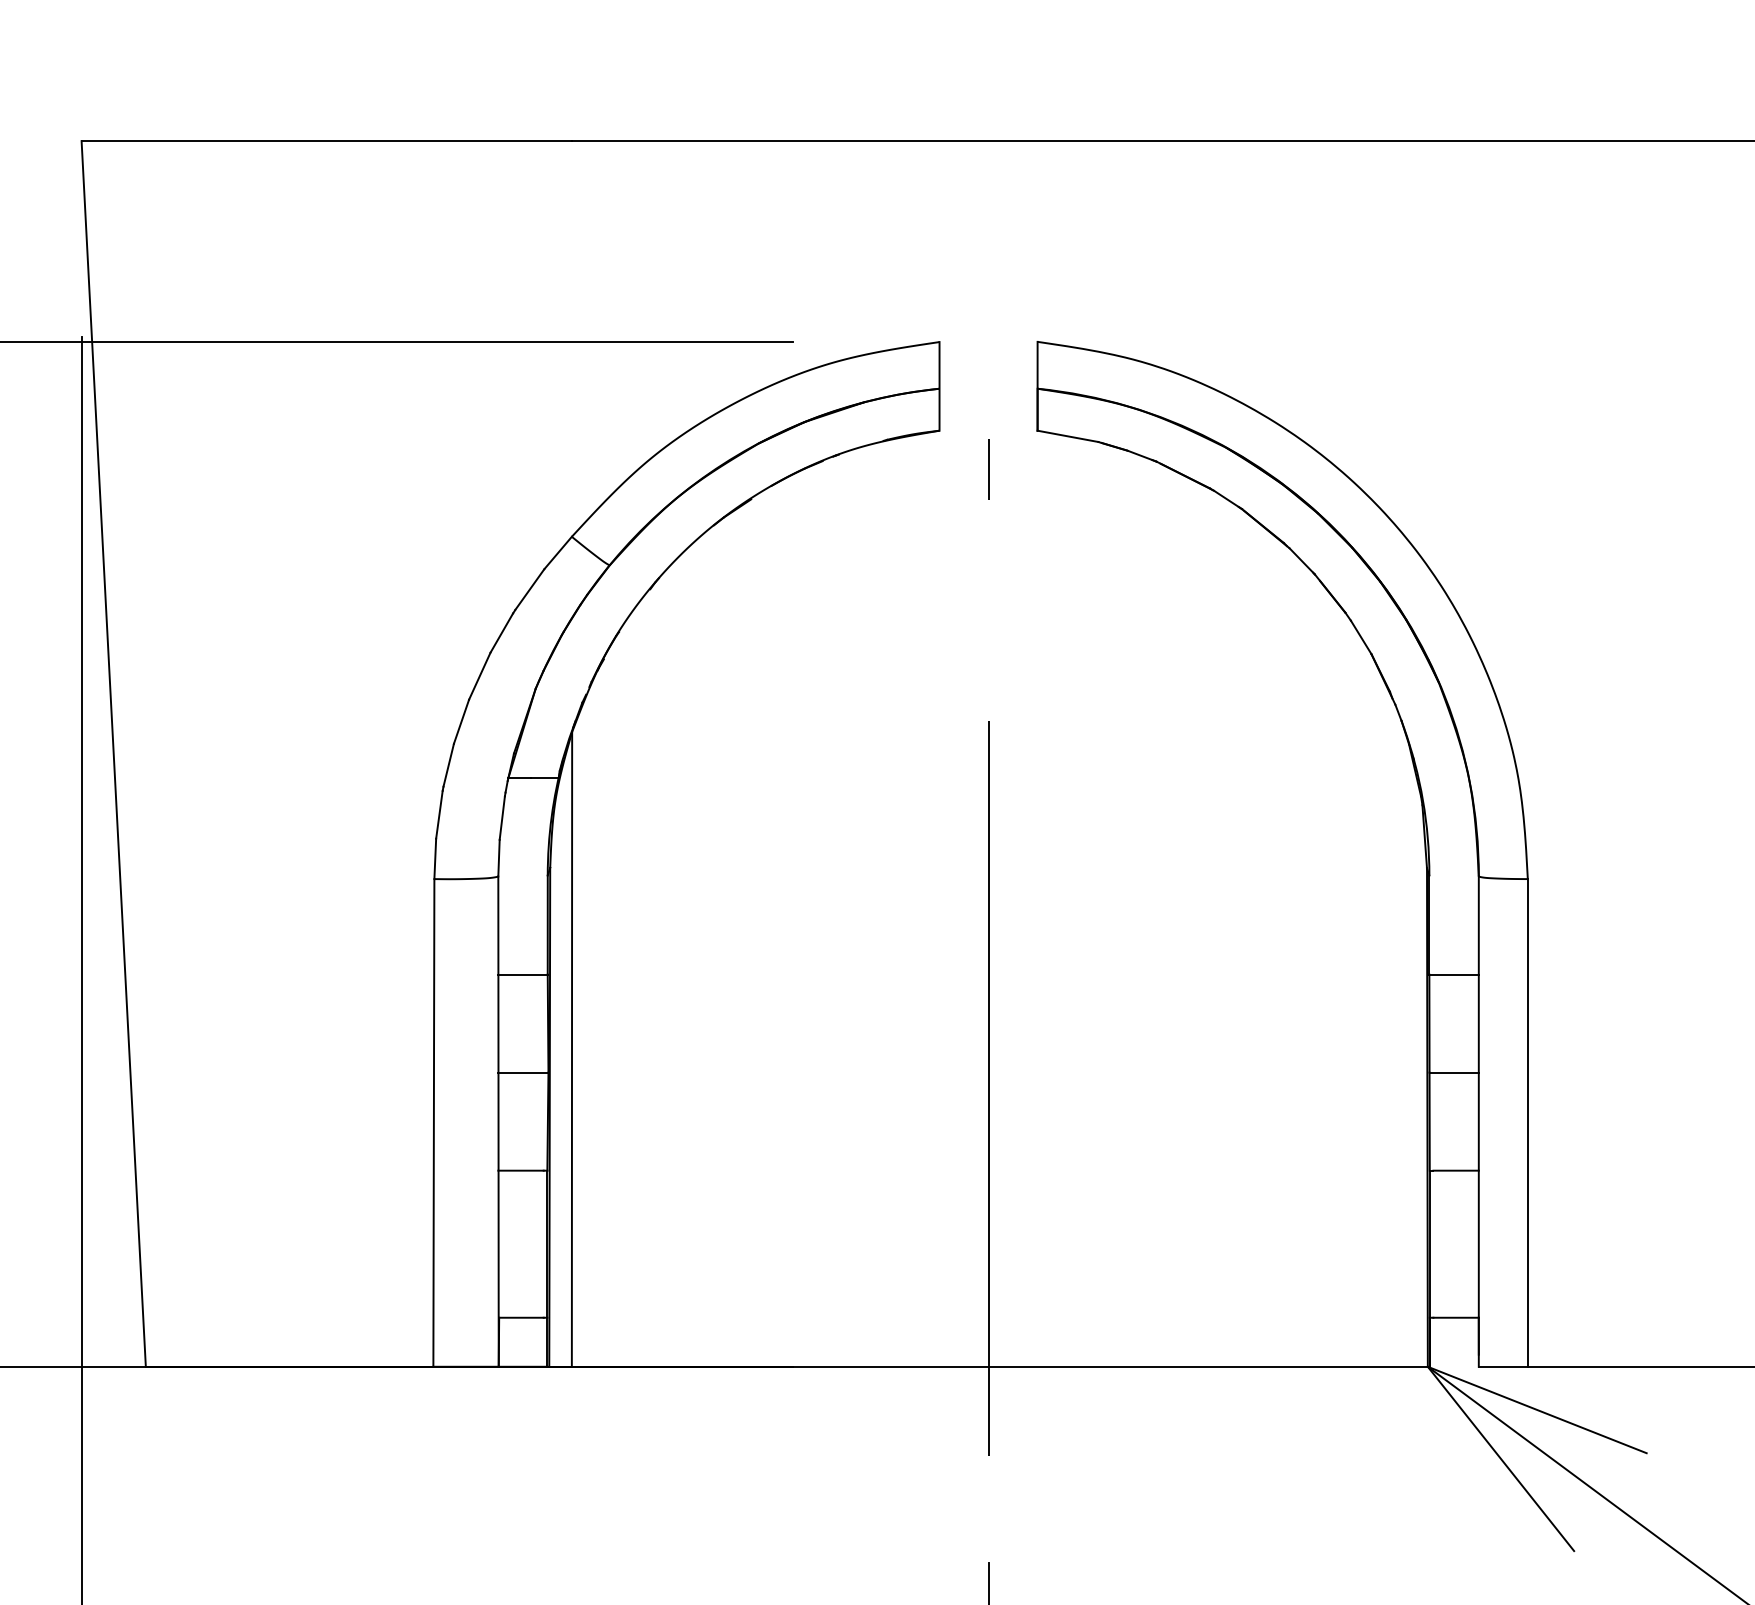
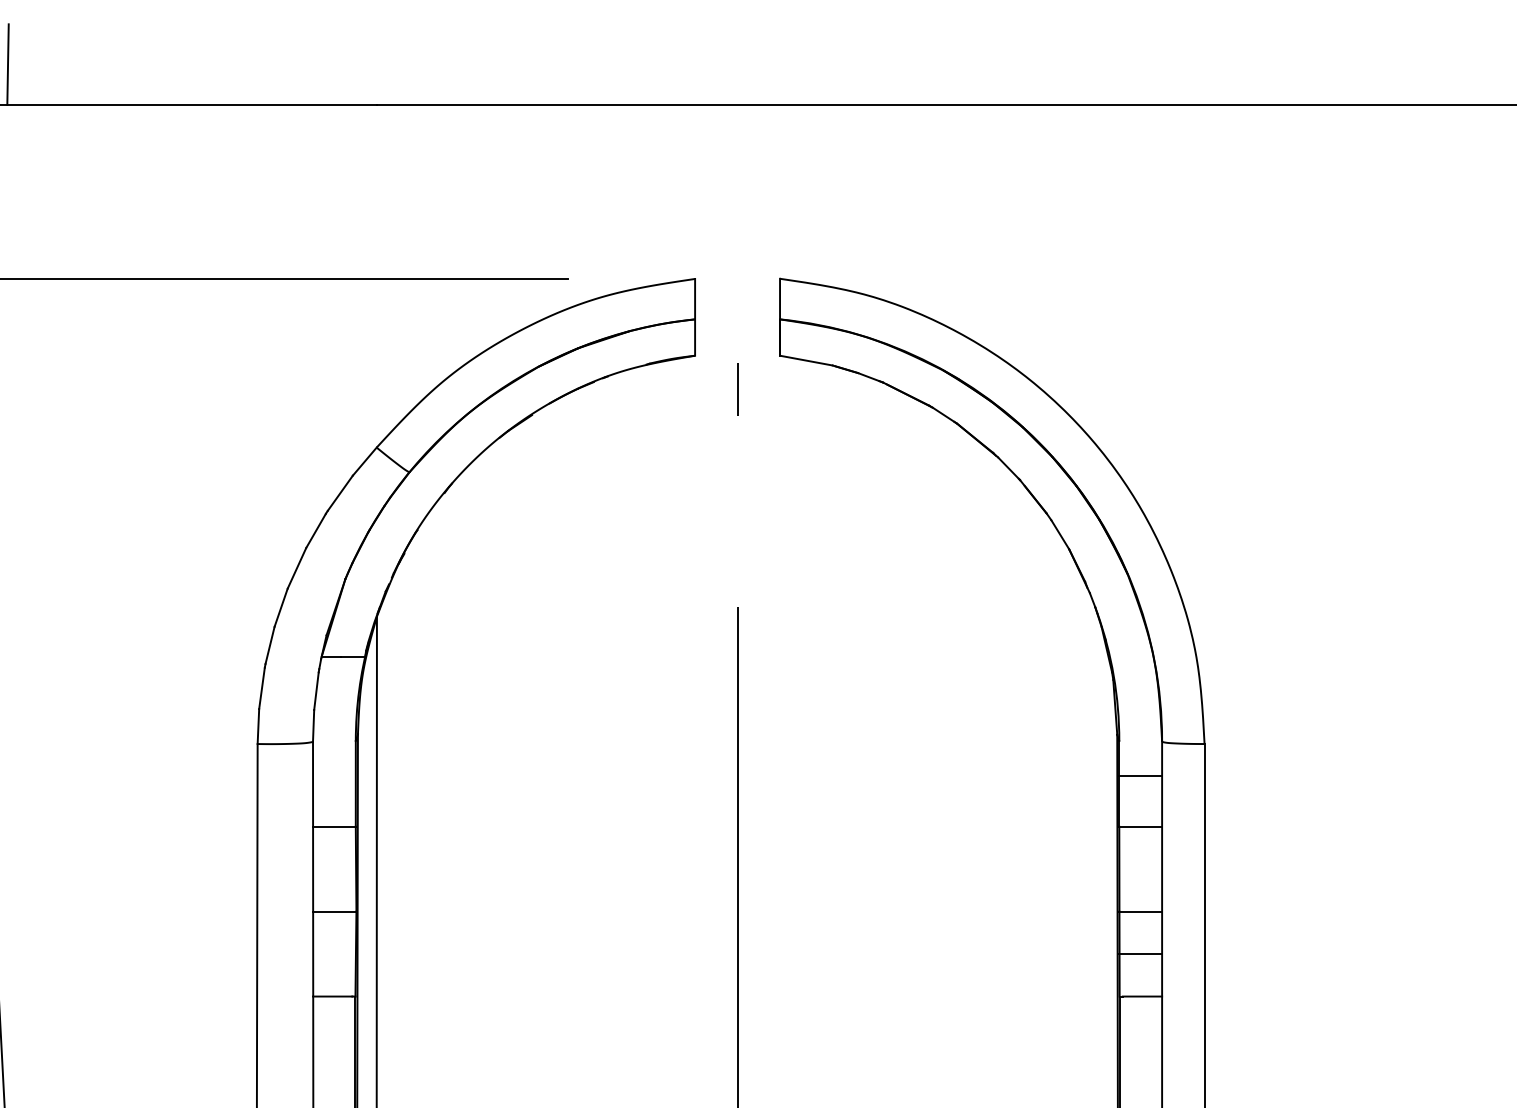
line: (145, 94) -> (7, 64), added
line: (1453, 915) -> (1140, 775), added
line: (1453, 1121) -> (1140, 953), added

